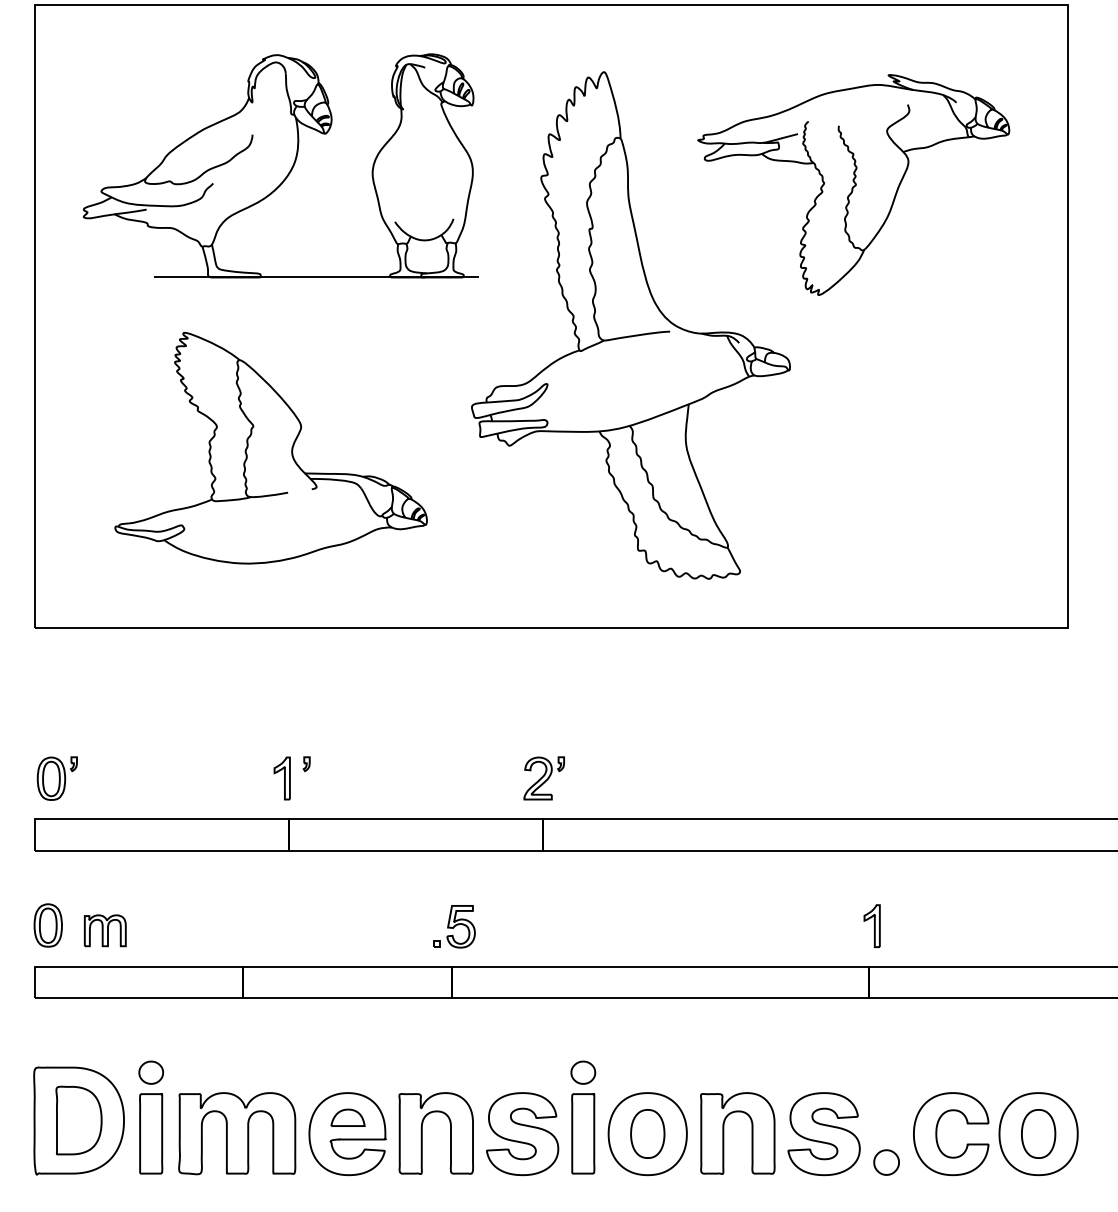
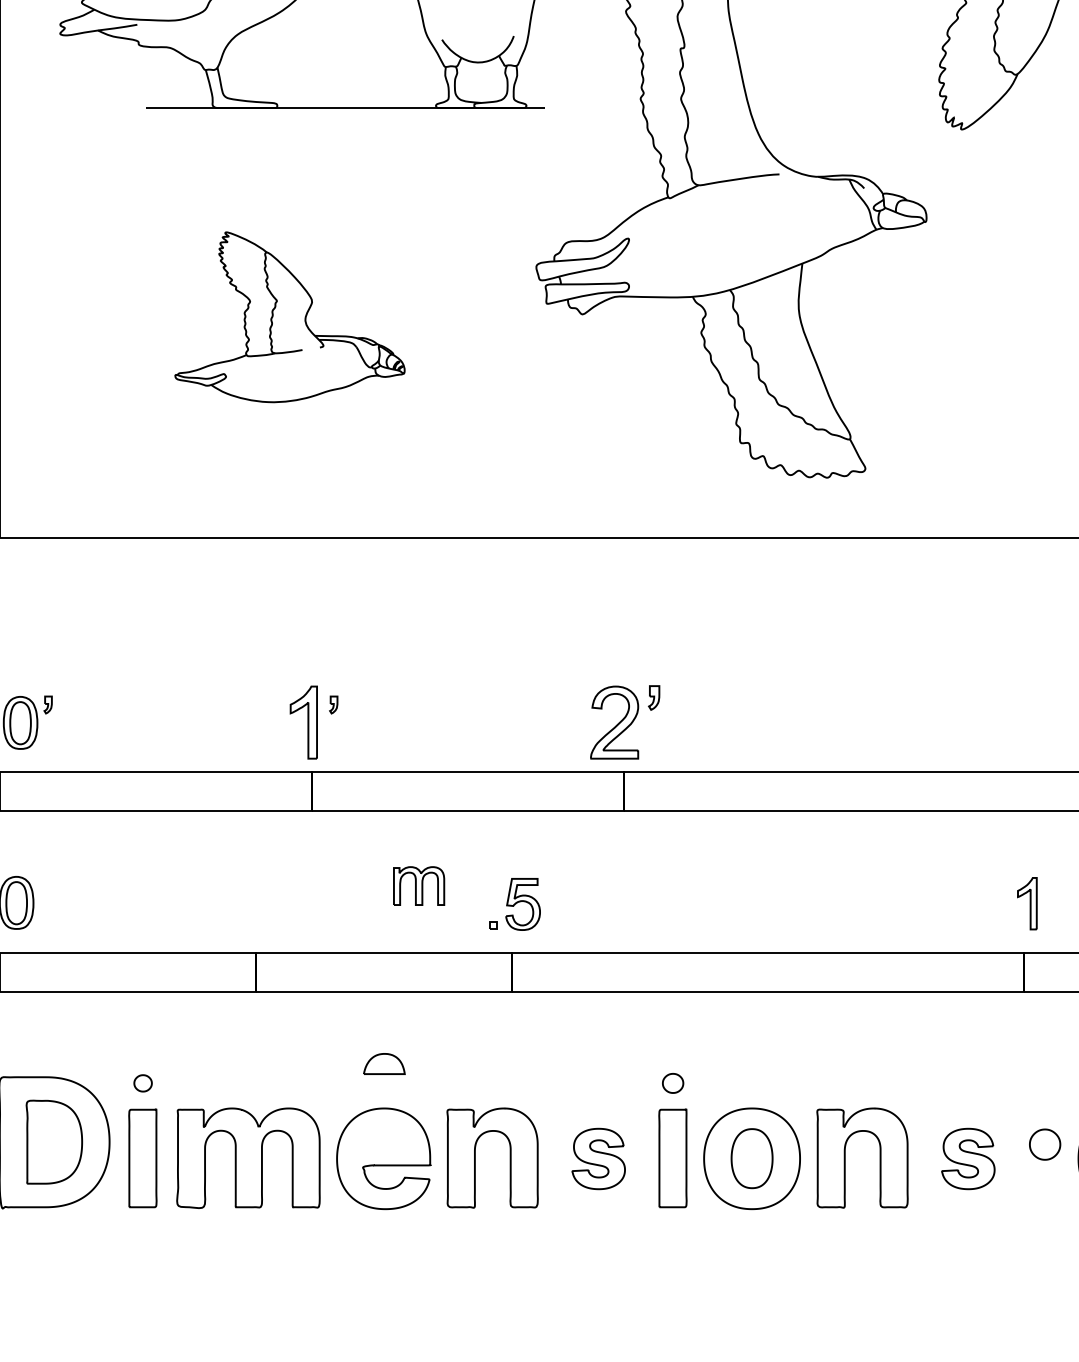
part: (270, 447) -> (289, 316), size x0.6
part: (281, 778) -> (302, 722), size x1.4
part: (543, 778) -> (624, 722), size x1.4
part: (105, 930) -> (419, 885), moved
part: (151, 1072) -> (143, 1083), size x0.6
part: (583, 1072) -> (673, 1083), size x0.7
part: (347, 1117) -> (383, 1063), moved
part: (522, 1134) -> (598, 1159), size x0.6
part: (823, 1134) -> (967, 1159), size x0.6
part: (886, 1162) -> (1044, 1144), moved

